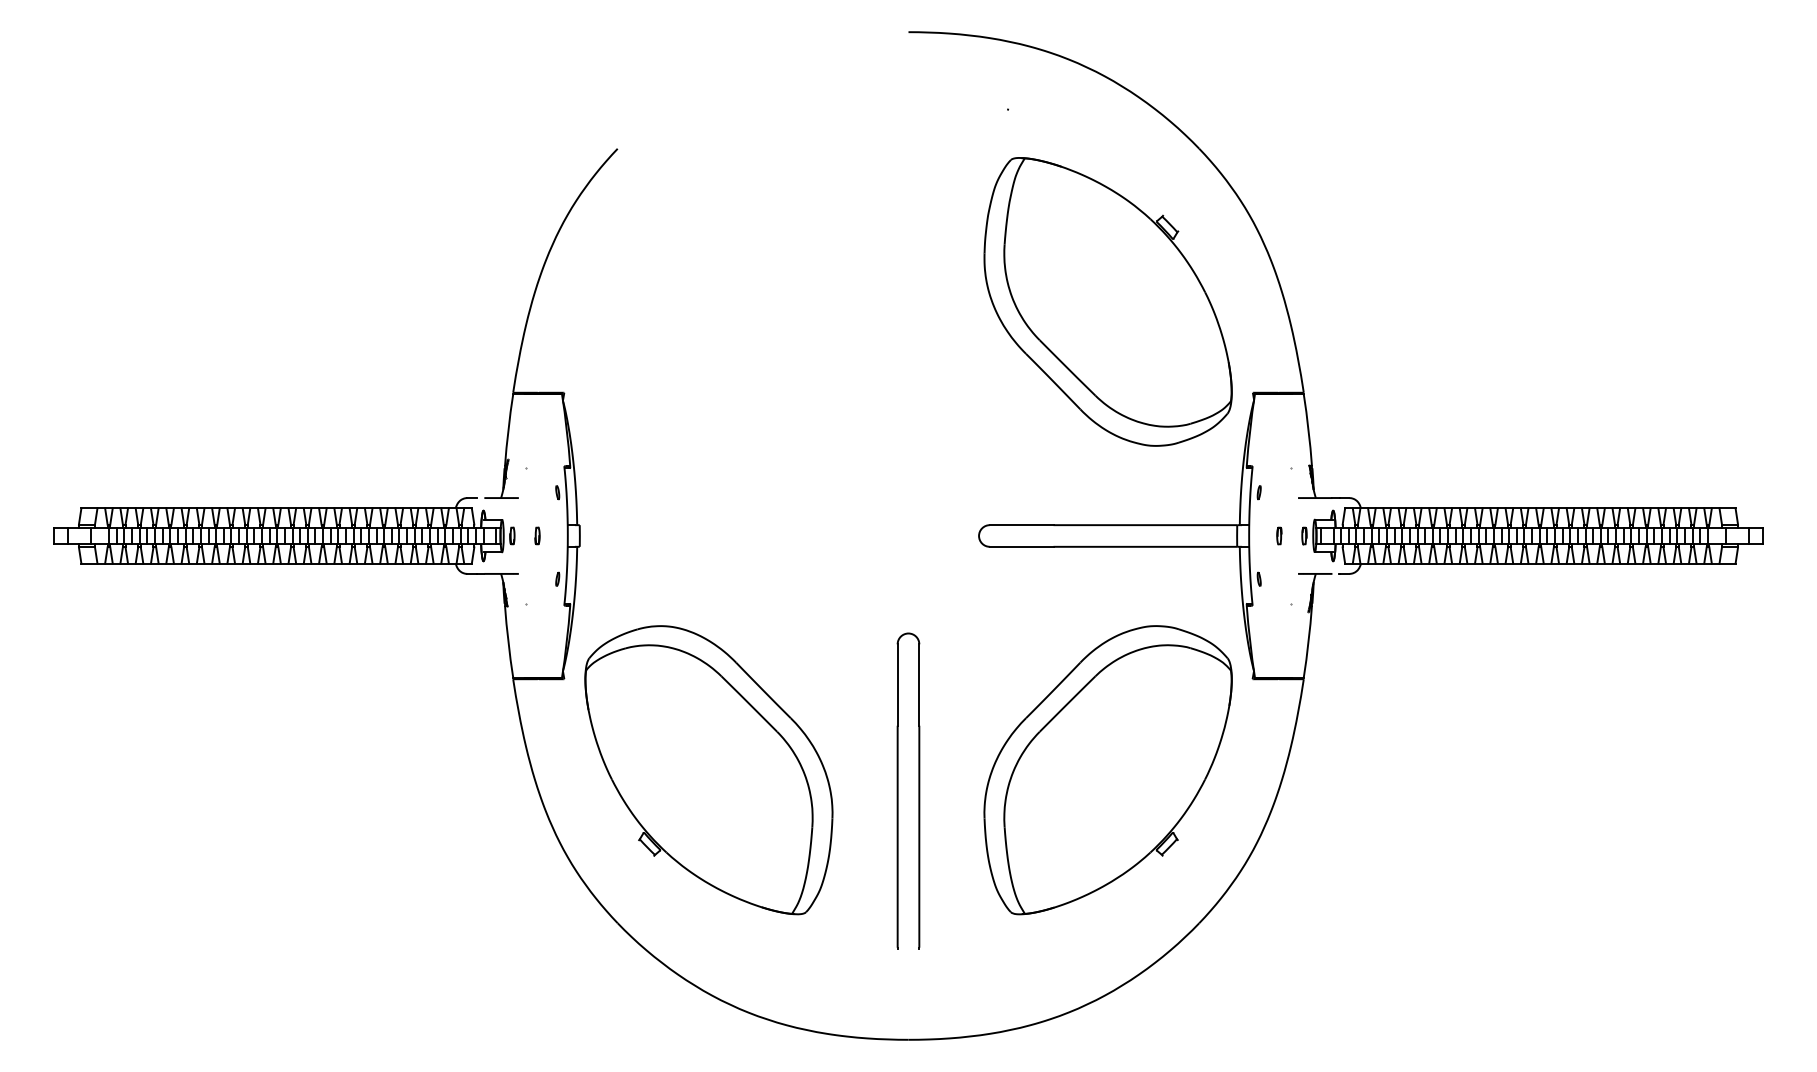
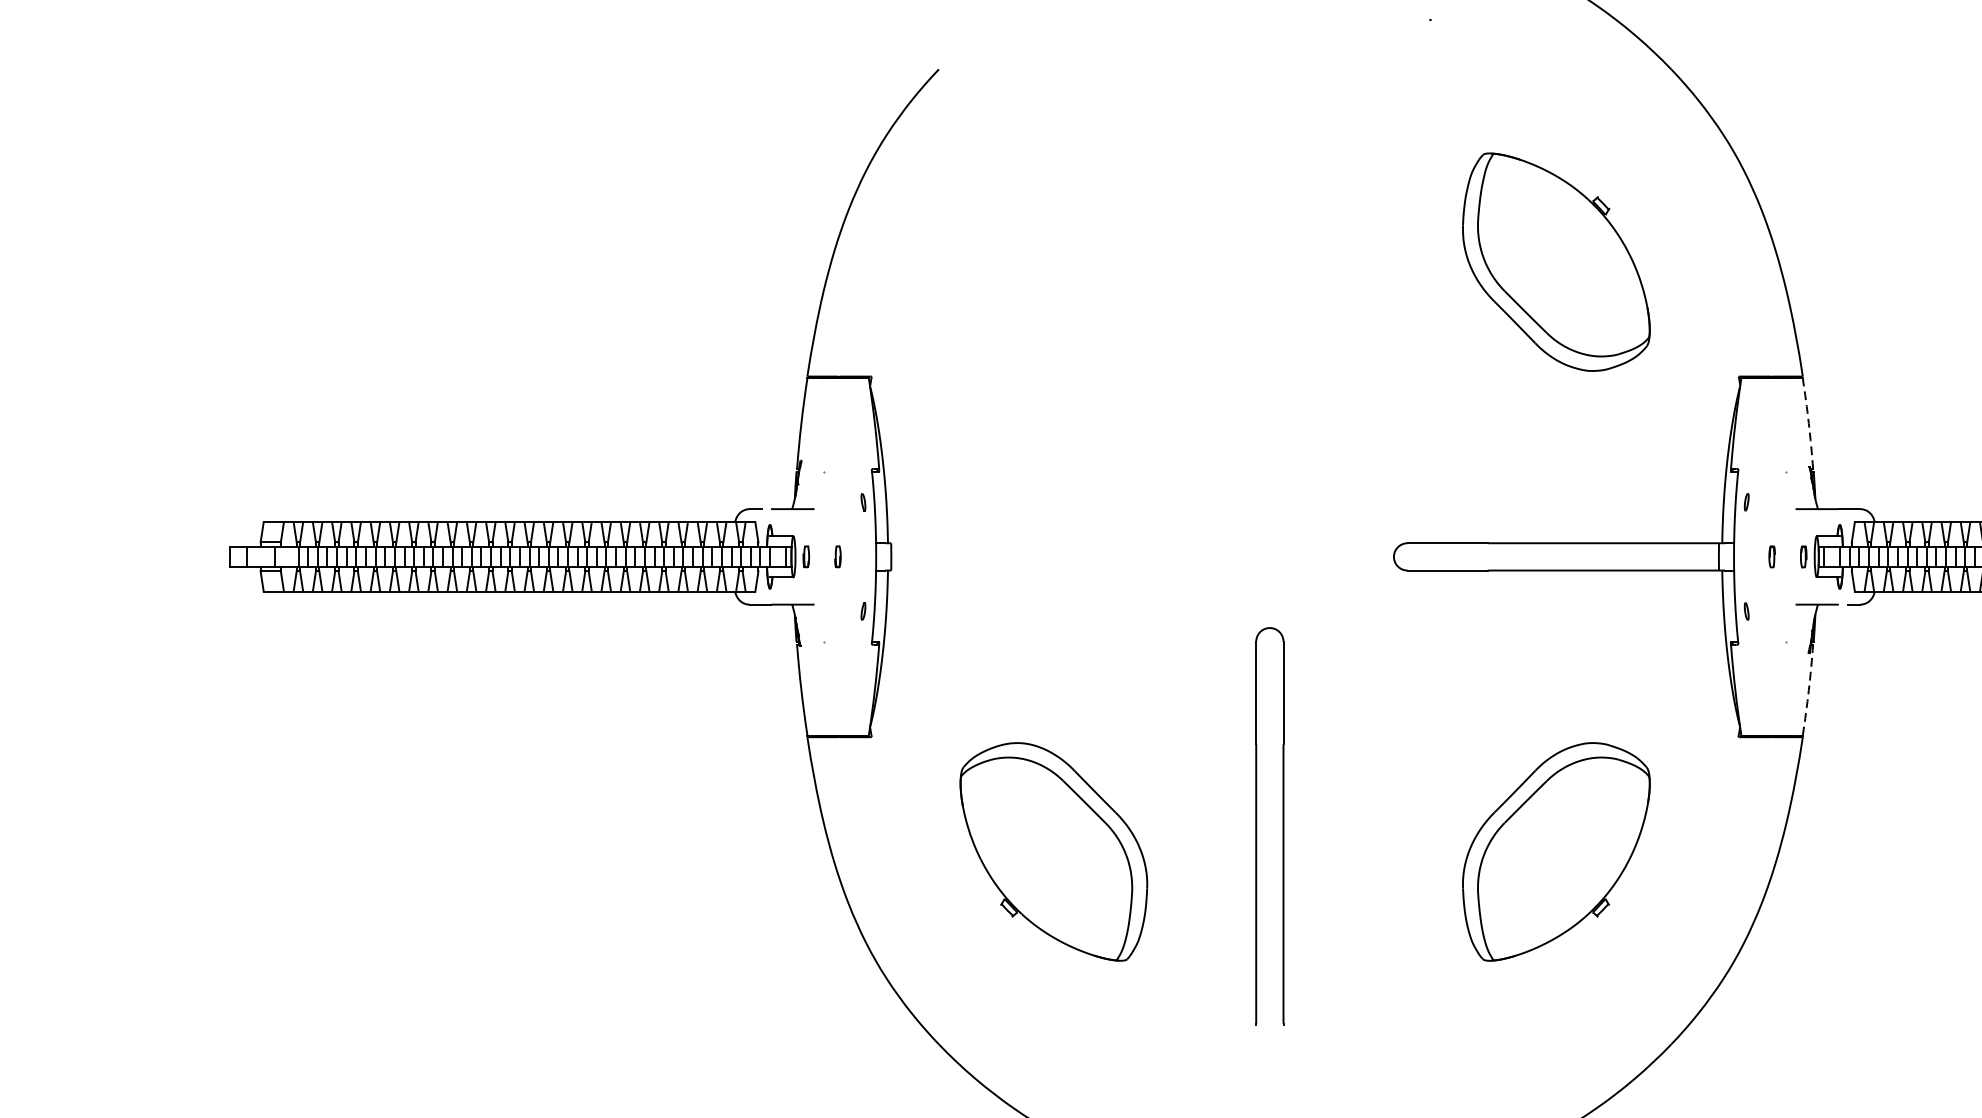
part: (1107, 301) -> (1555, 261), size x0.6
arc: (1308, 430) -> (1808, 424), solid -> dashed
arc: (1308, 641) -> (1808, 689), solid -> dashed
part: (708, 770) -> (1053, 852), size x0.6
part: (1107, 770) -> (1555, 852), size x0.6
part: (898, 790) -> (1257, 825), moved

